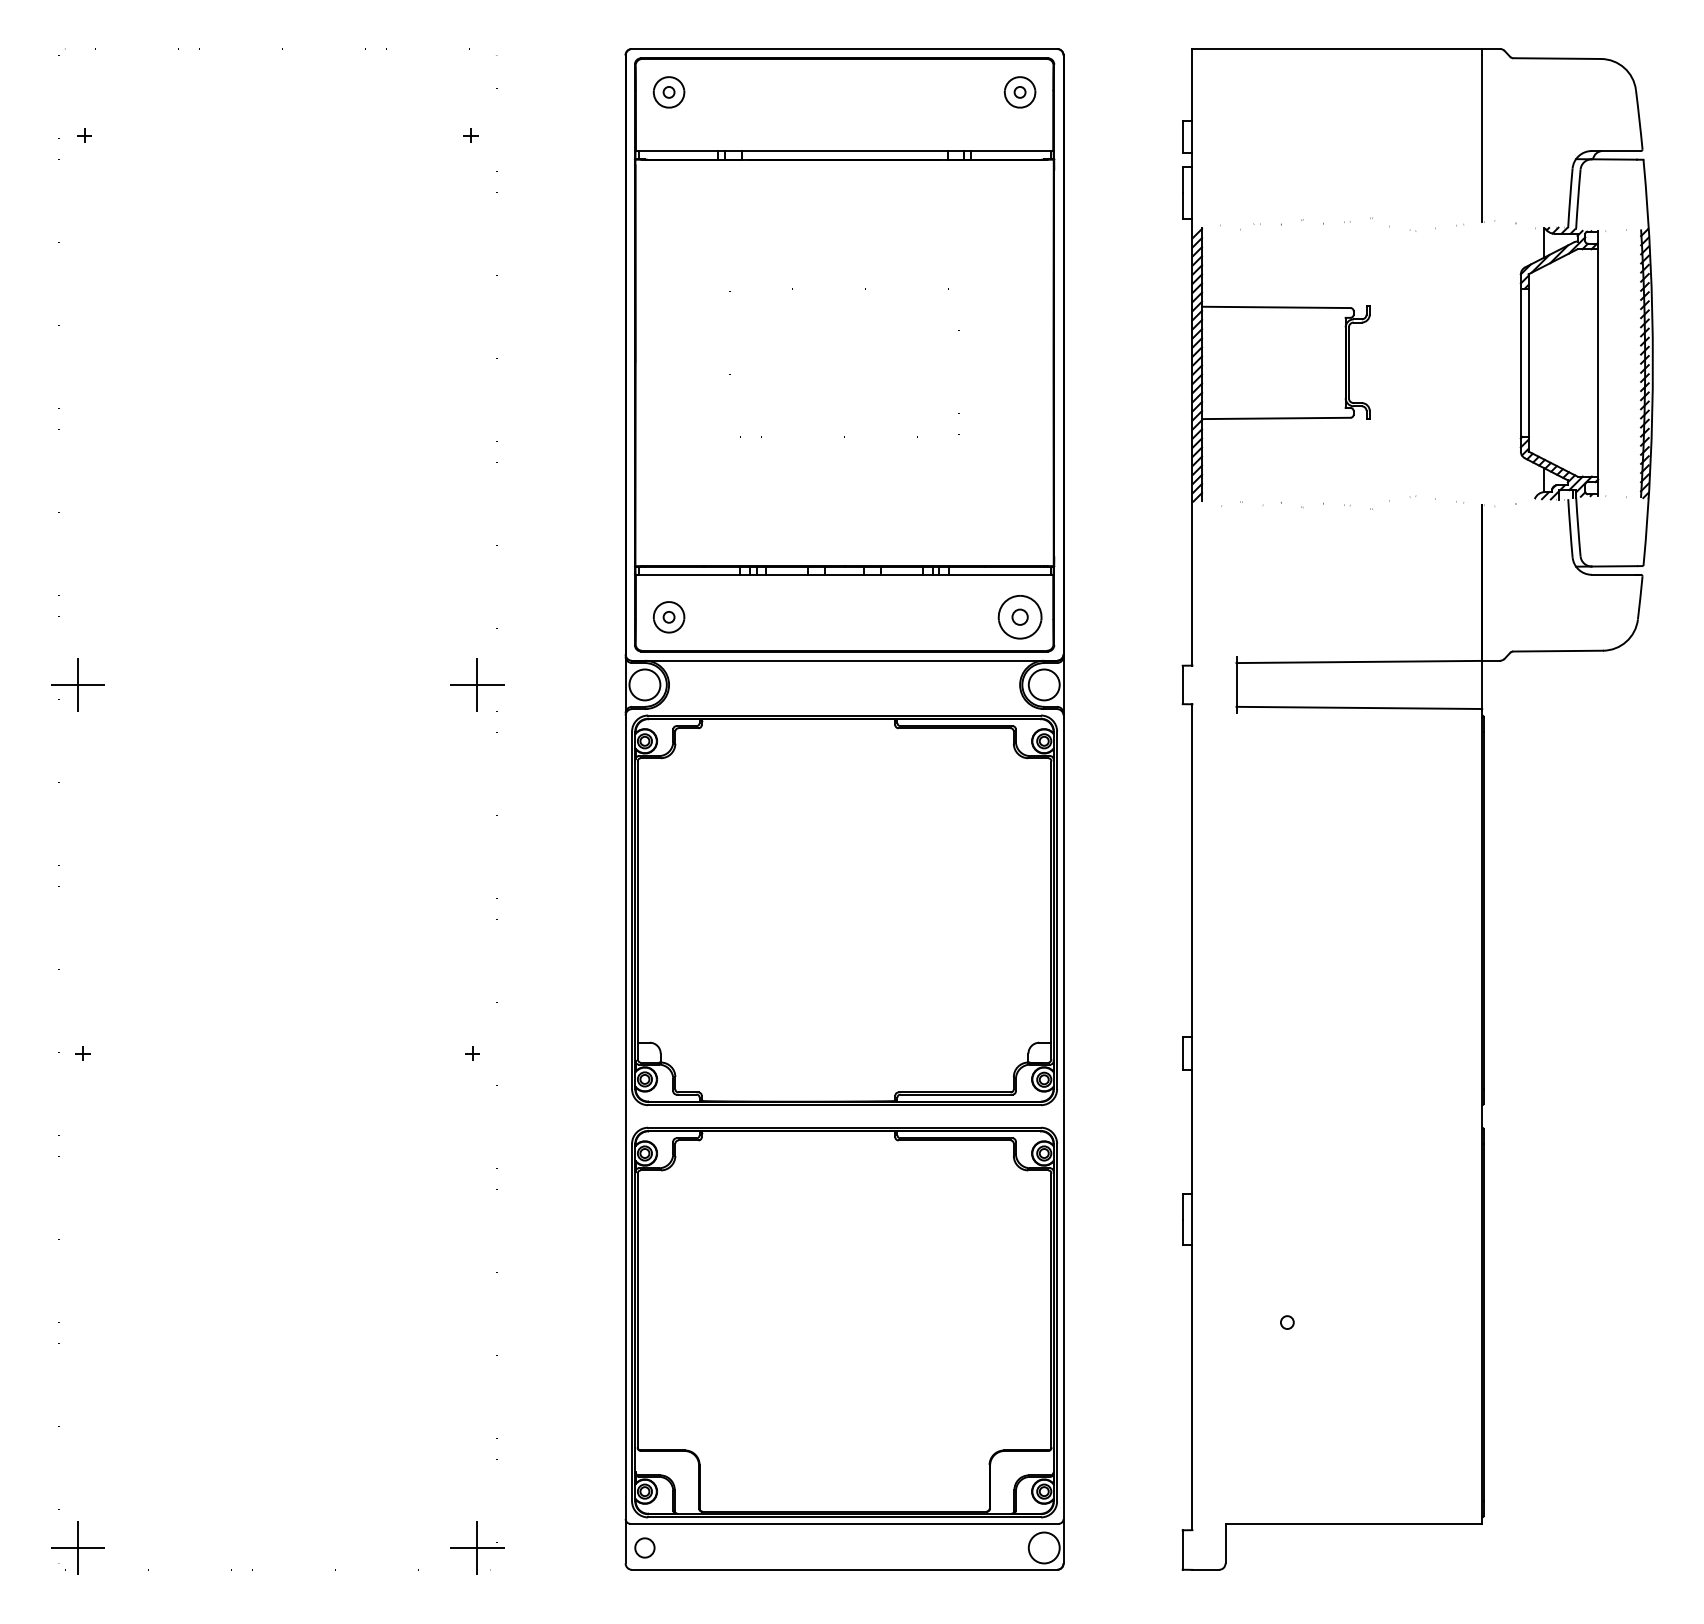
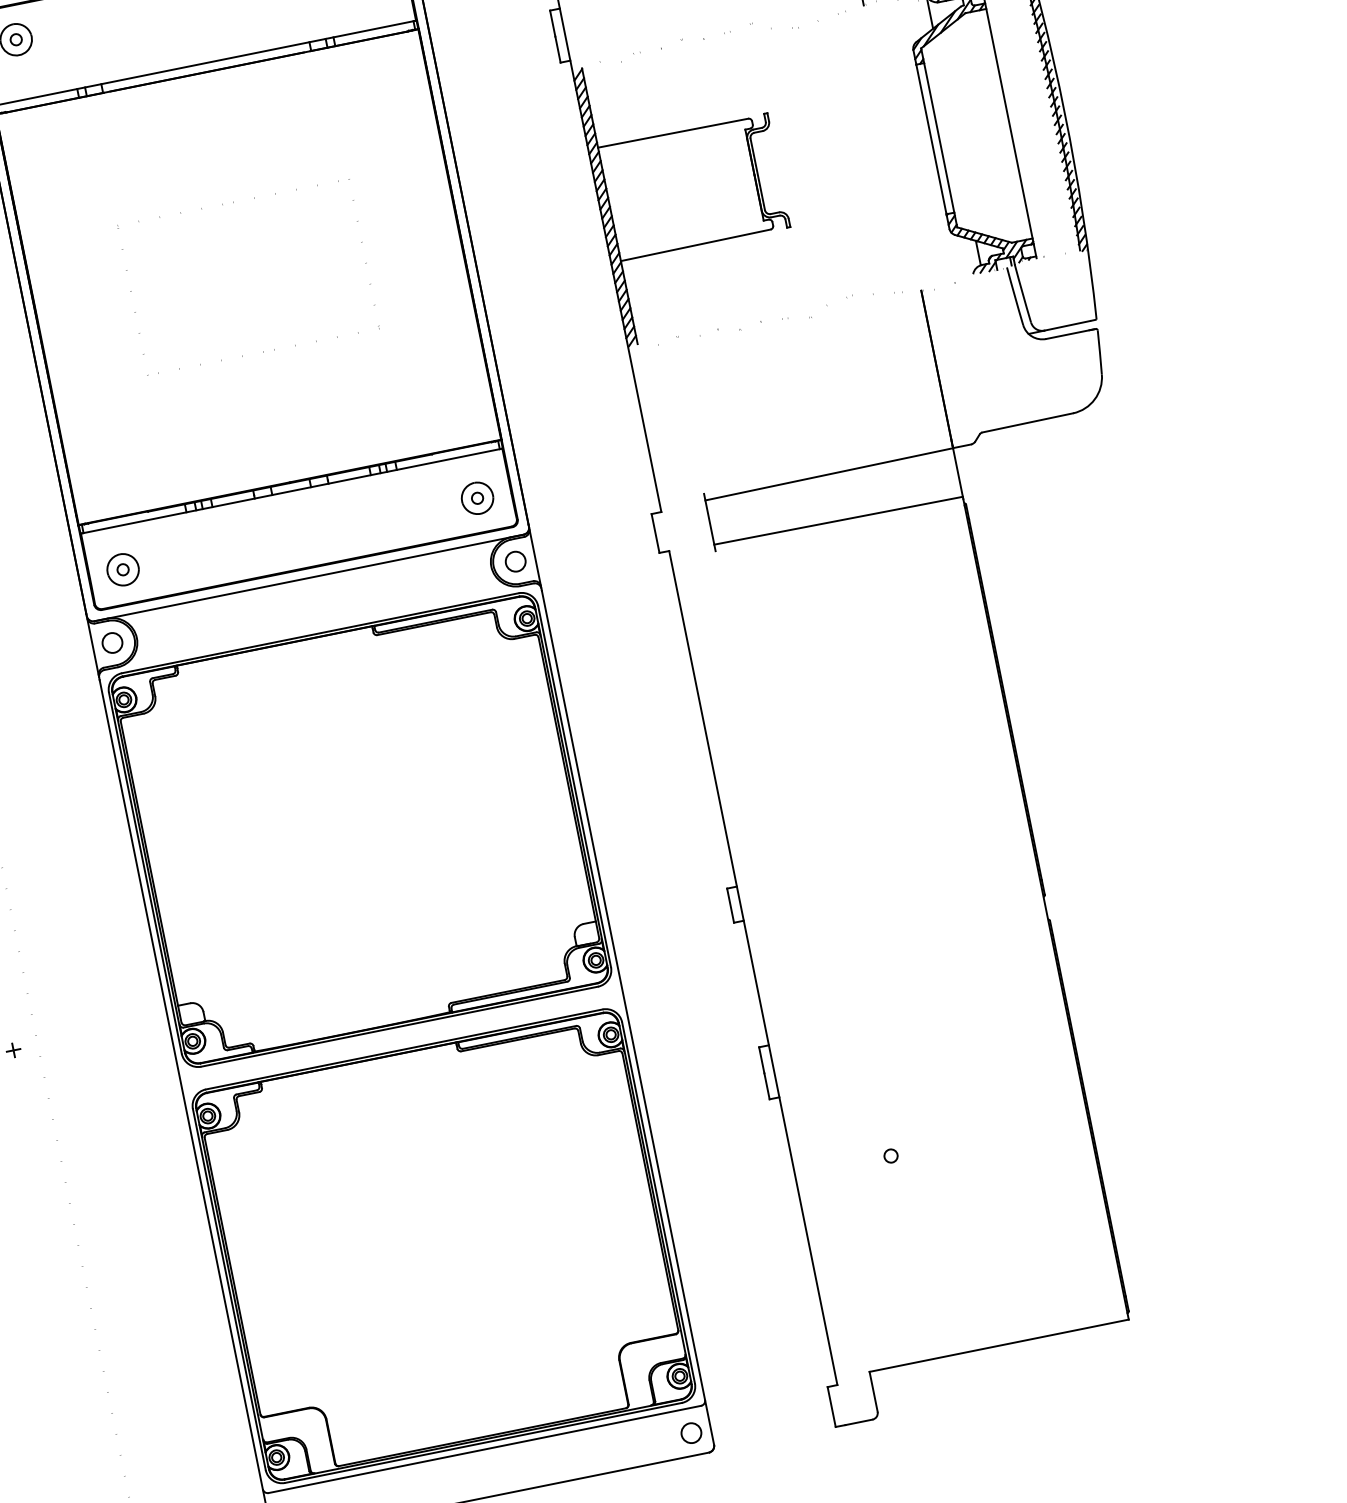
part: (1019, 617) -> (476, 498), size x0.71
circle: (644, 684) -> (111, 642), size x0.62
circle: (1043, 684) -> (514, 561), size x0.62
circle: (1043, 1547) -> (690, 1432), size x0.62

